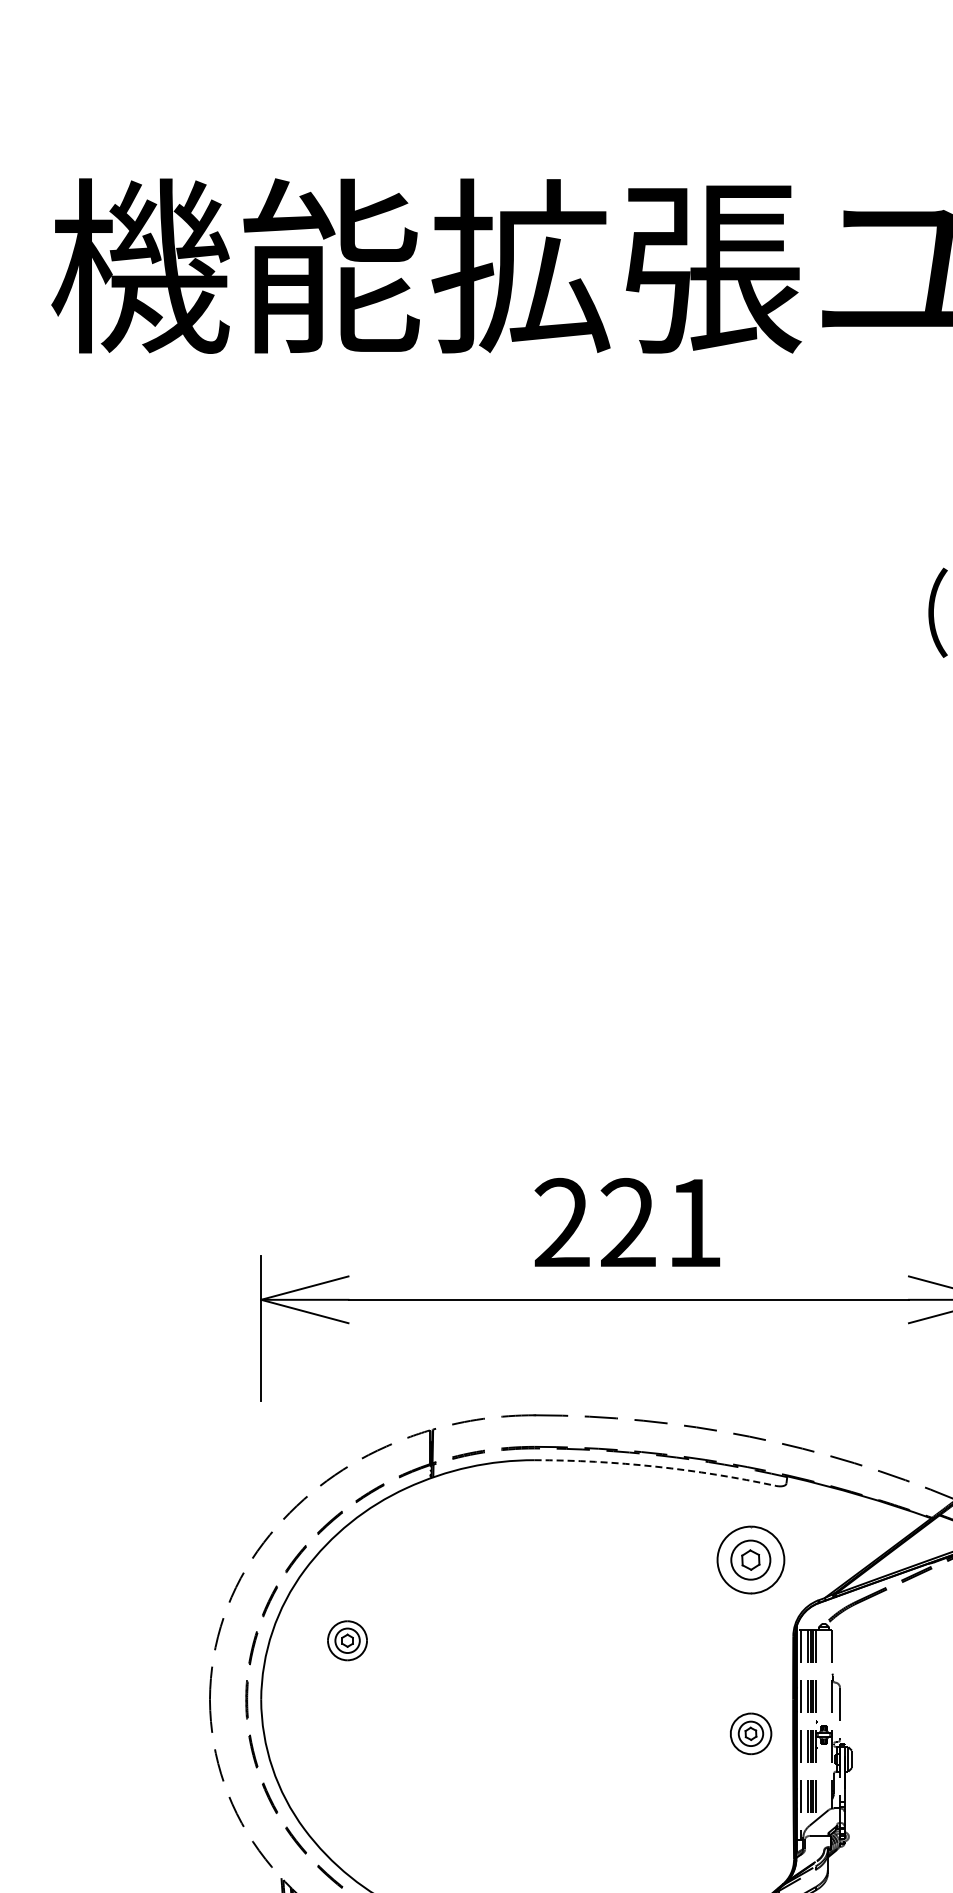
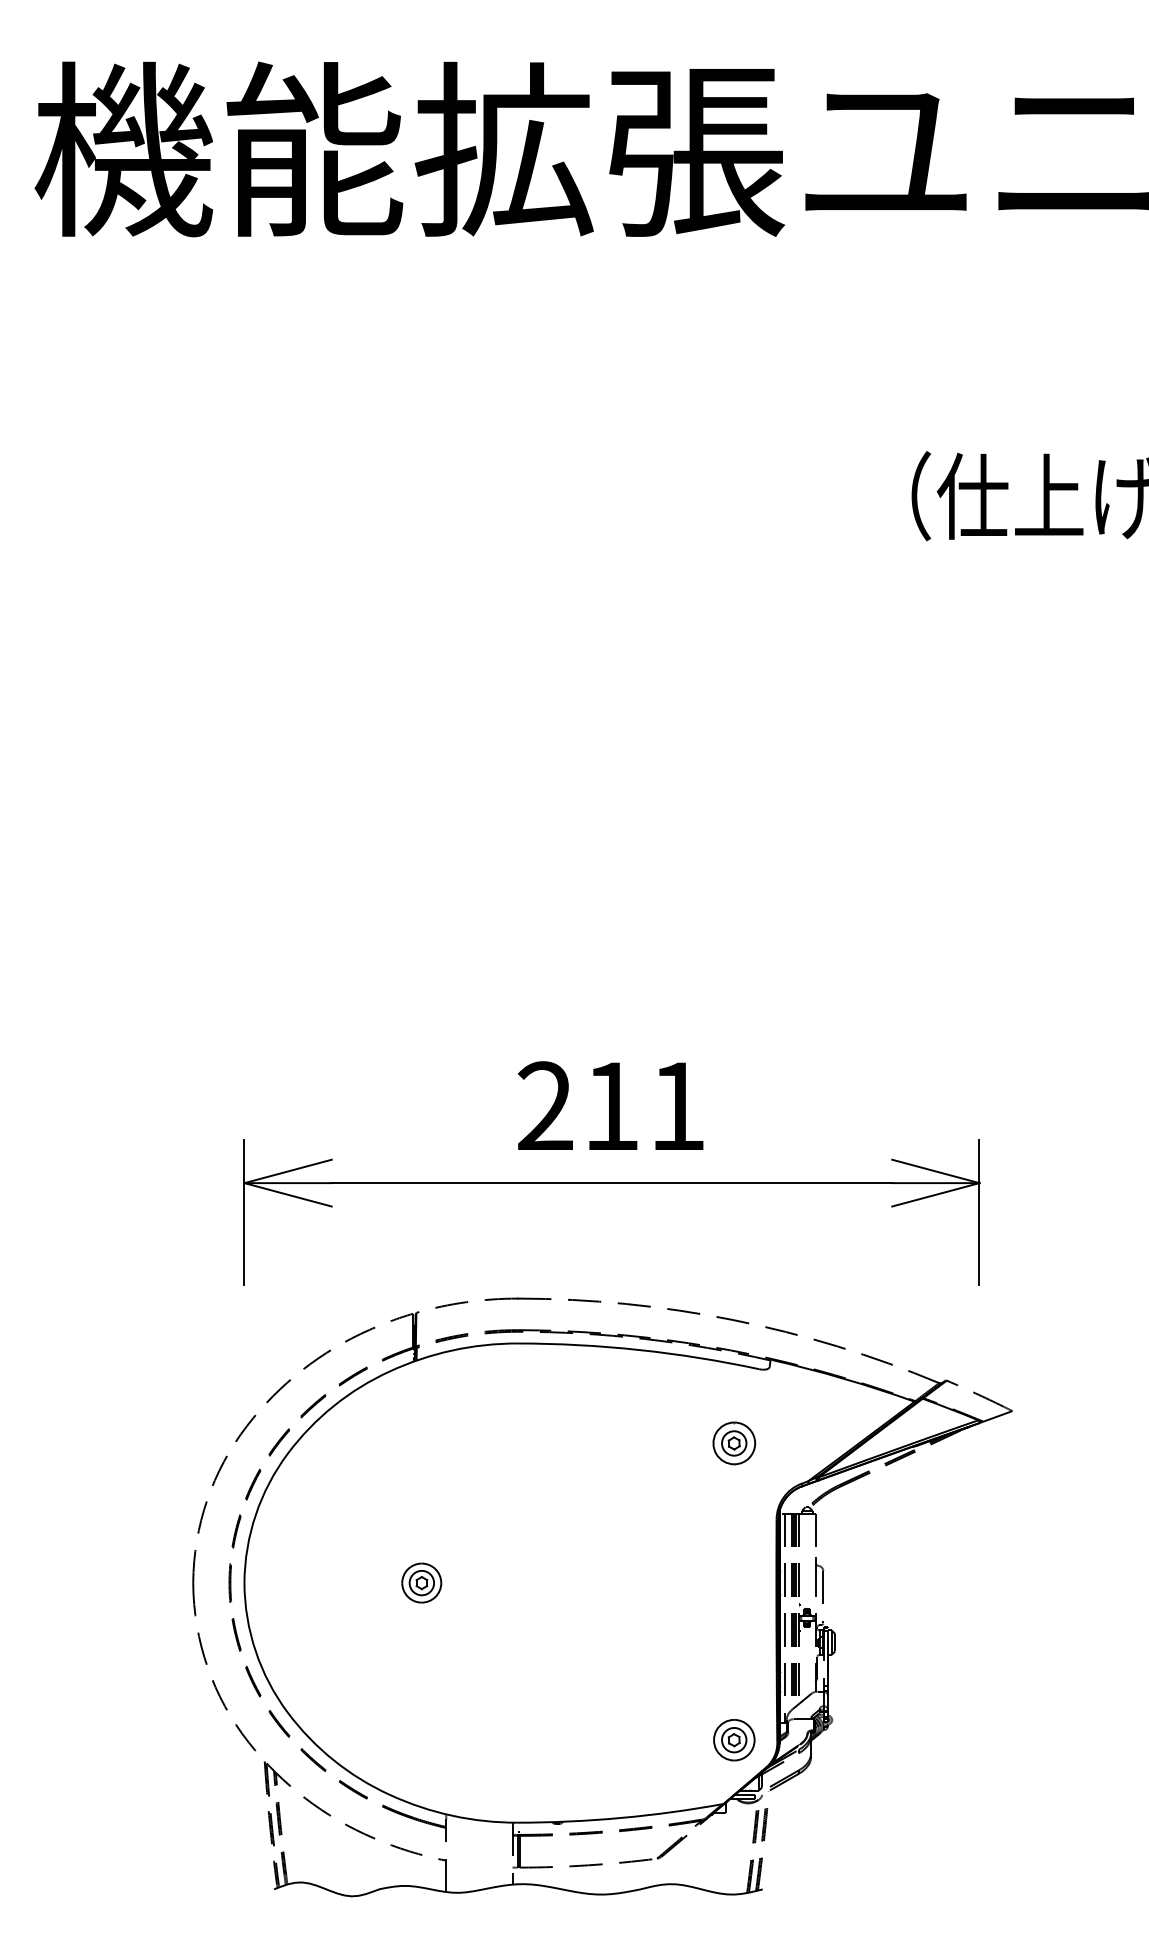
text: (628, 1222) -> (611, 1105), 221 -> 211
line: (656, 1467) -> (639, 1350), dashed -> solid
part: (751, 1560) -> (734, 1443), size x0.62
part: (347, 1640) -> (421, 1582), moved
part: (751, 1734) -> (734, 1740), moved

